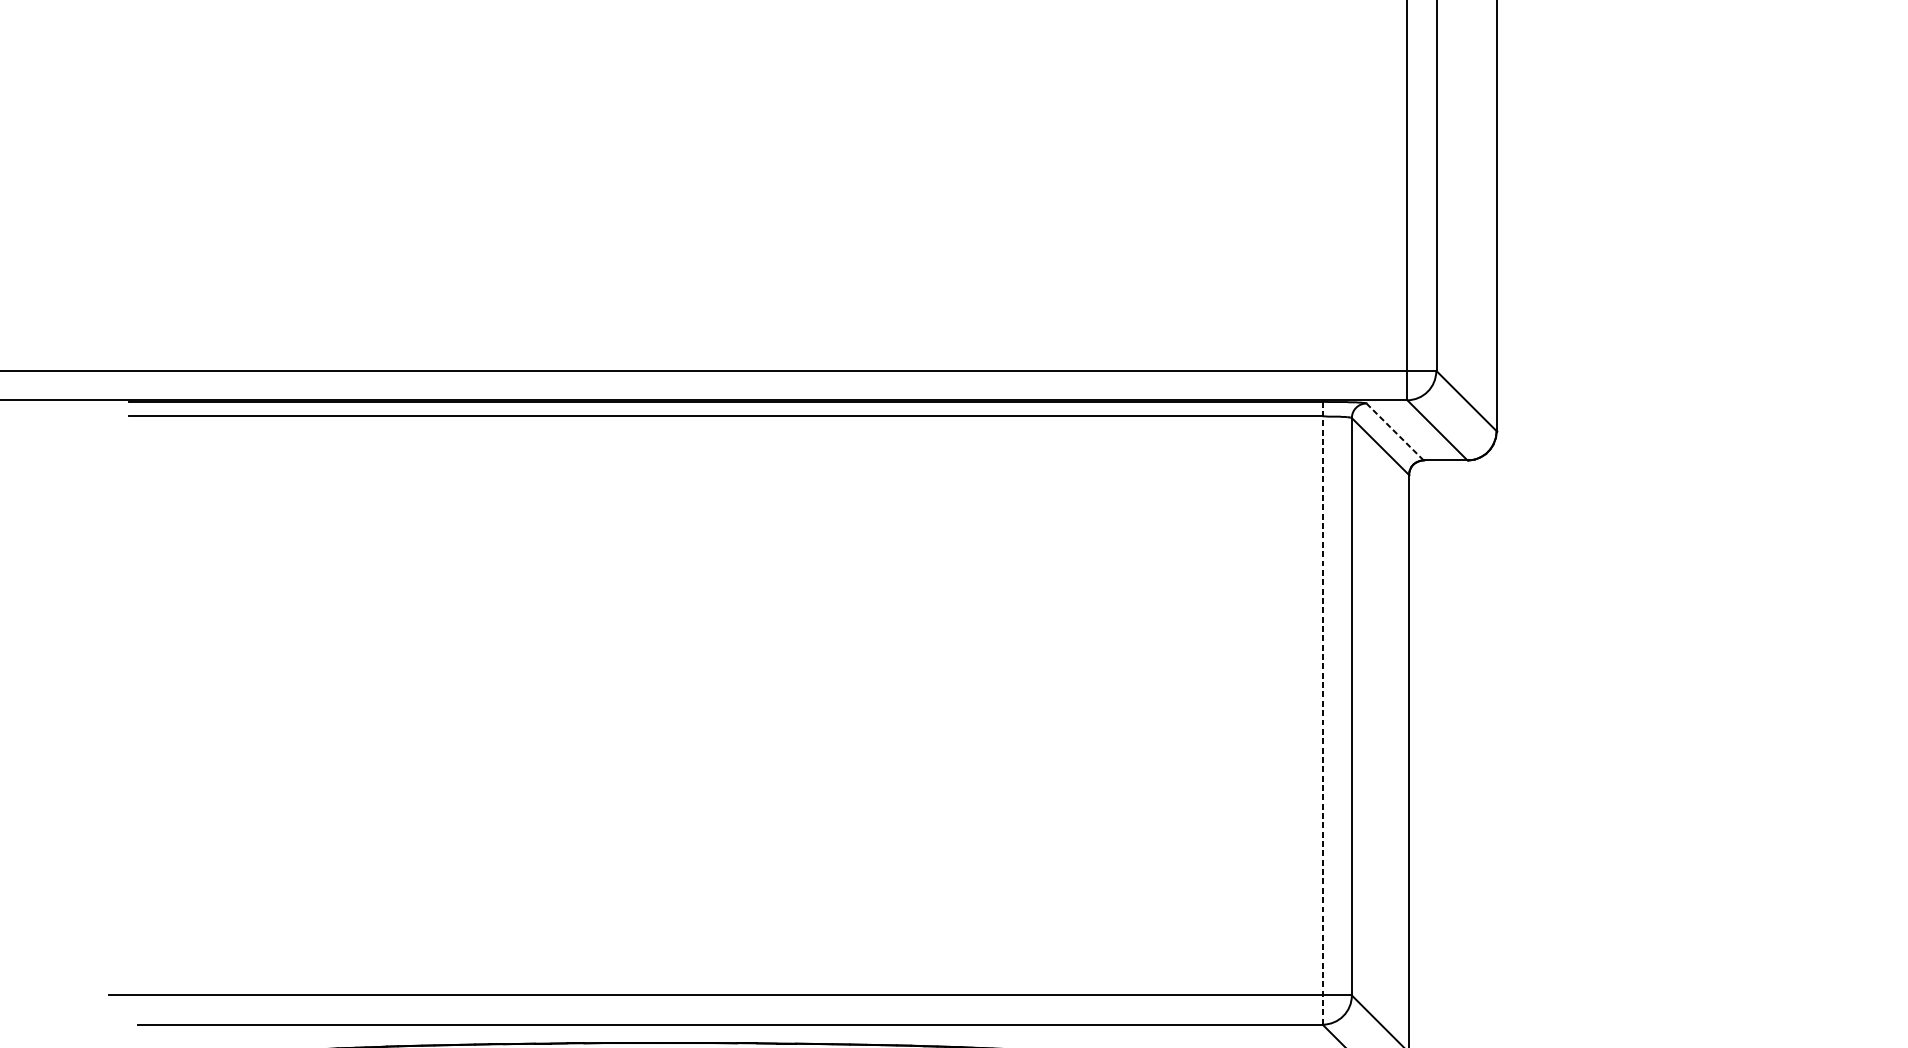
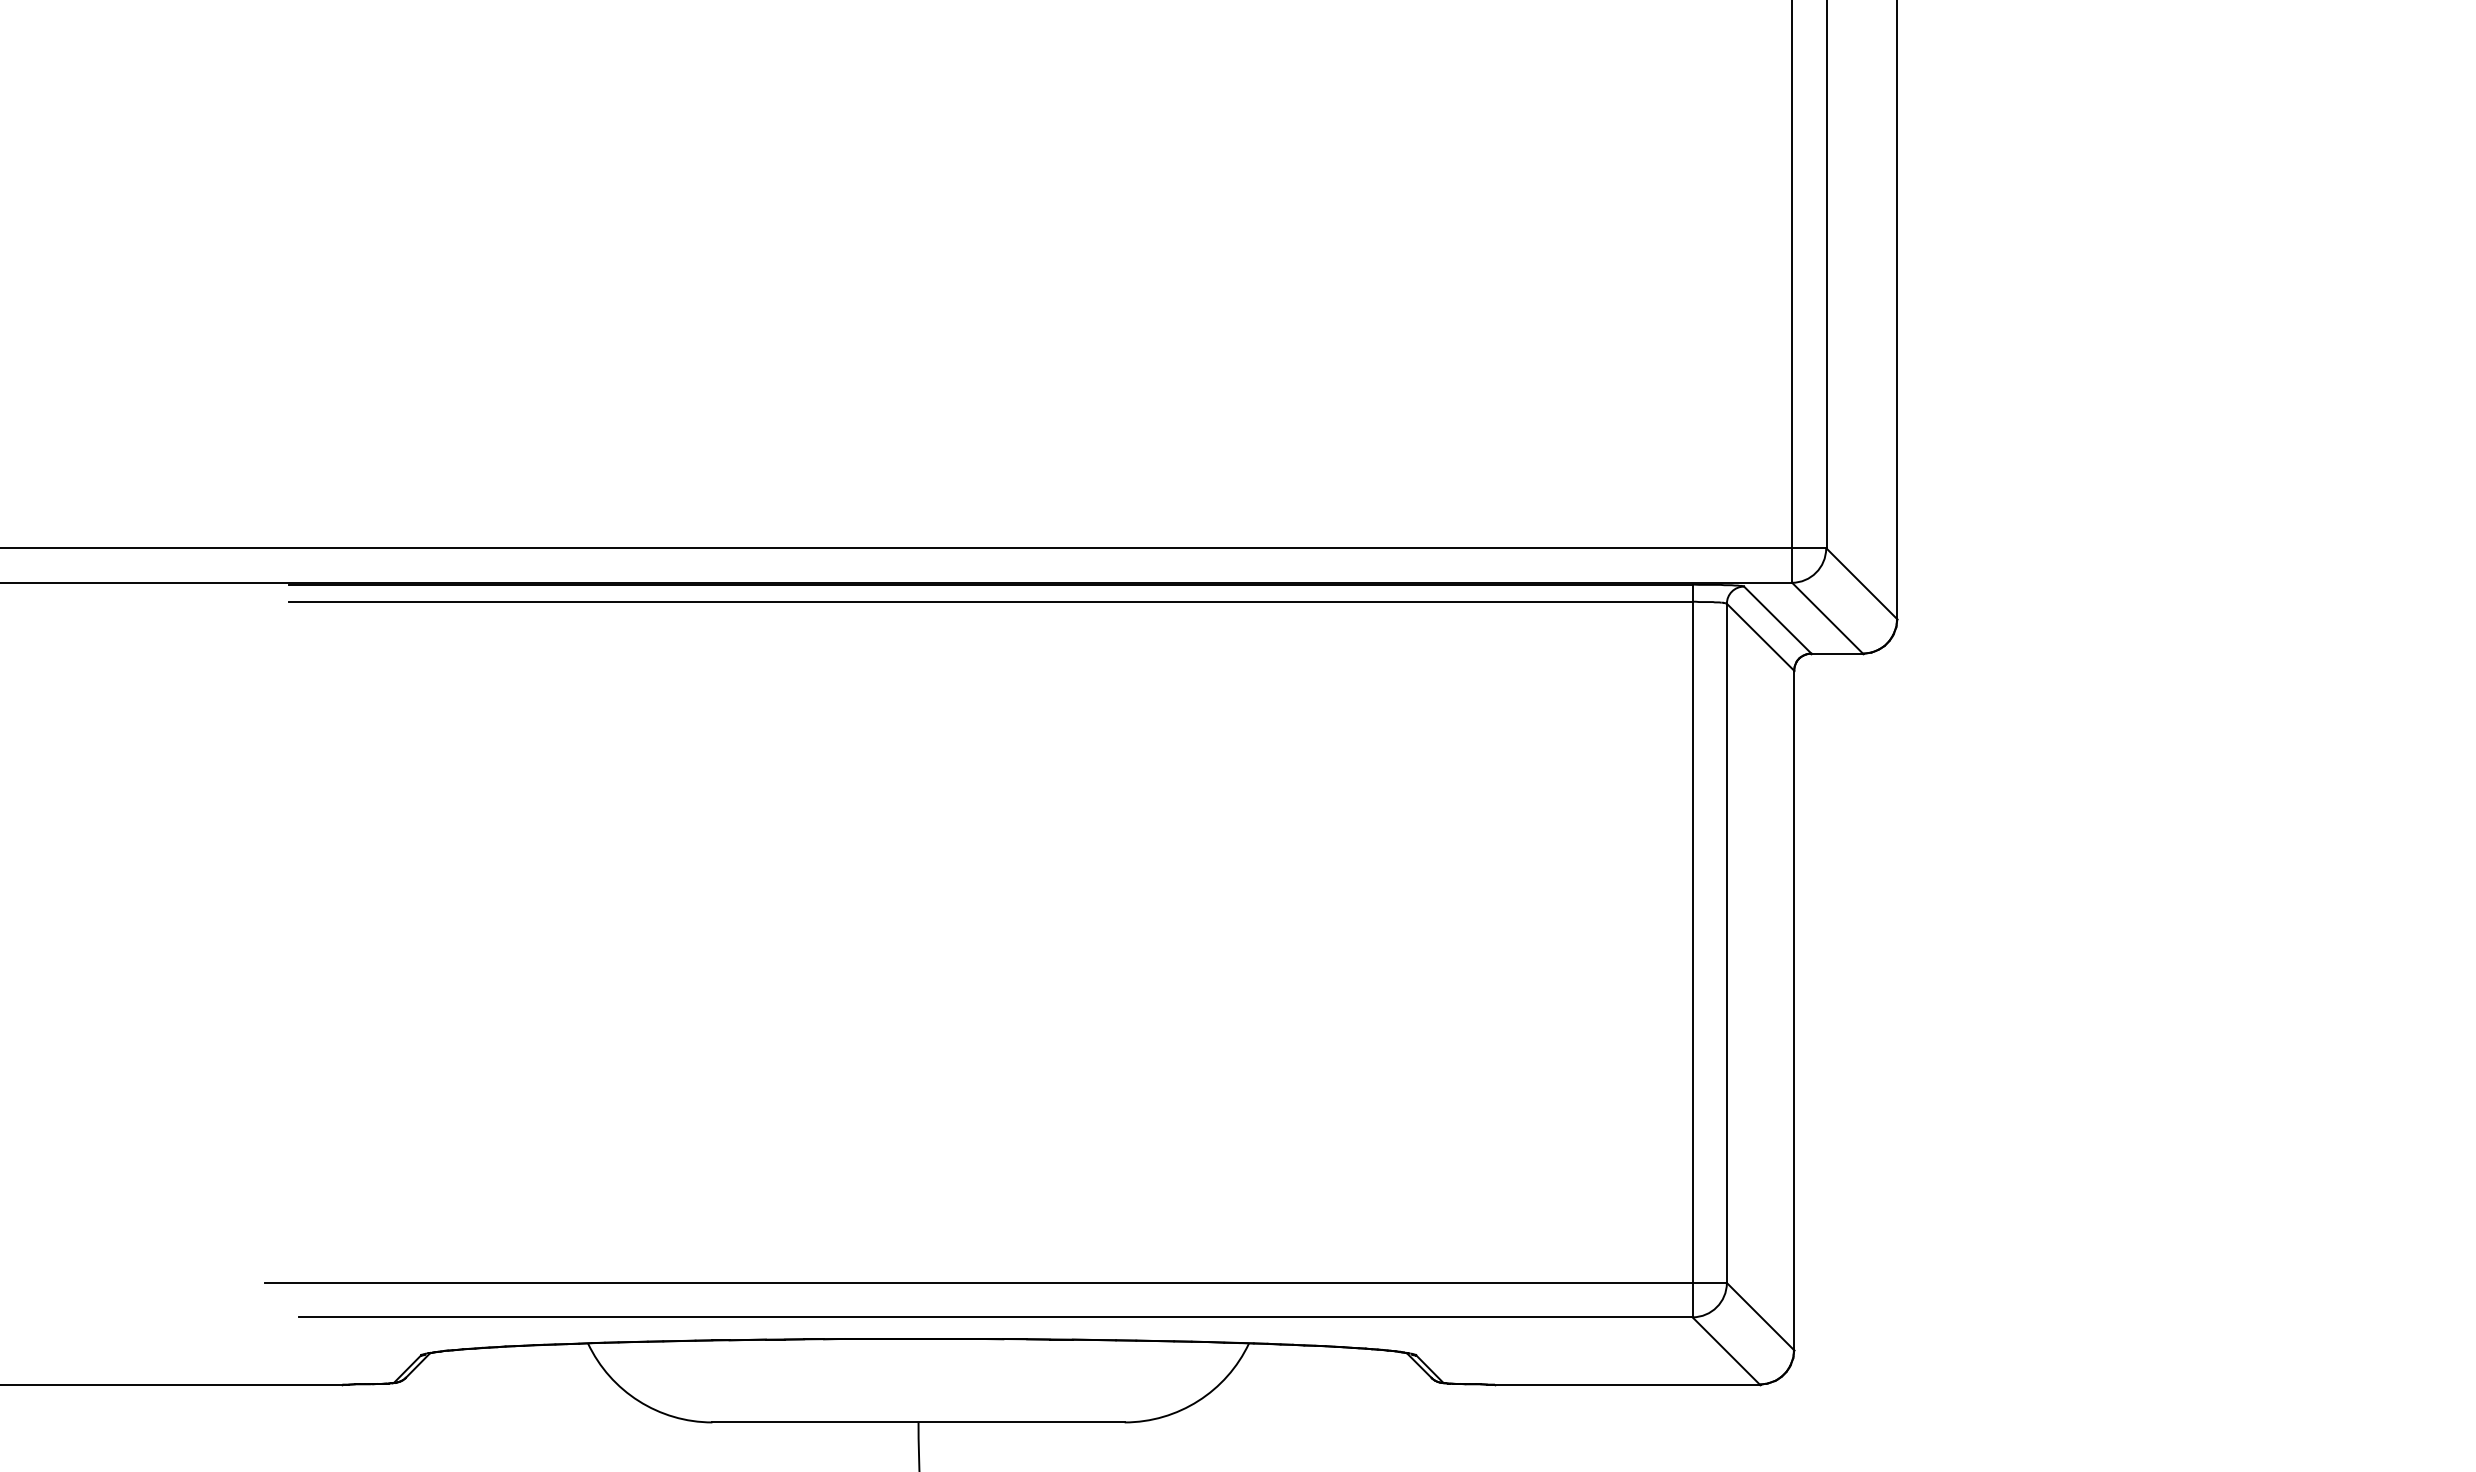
line: (1395, 432) -> (1778, 620), dashed -> solid
line: (1322, 712) -> (1692, 950), dashed -> solid

